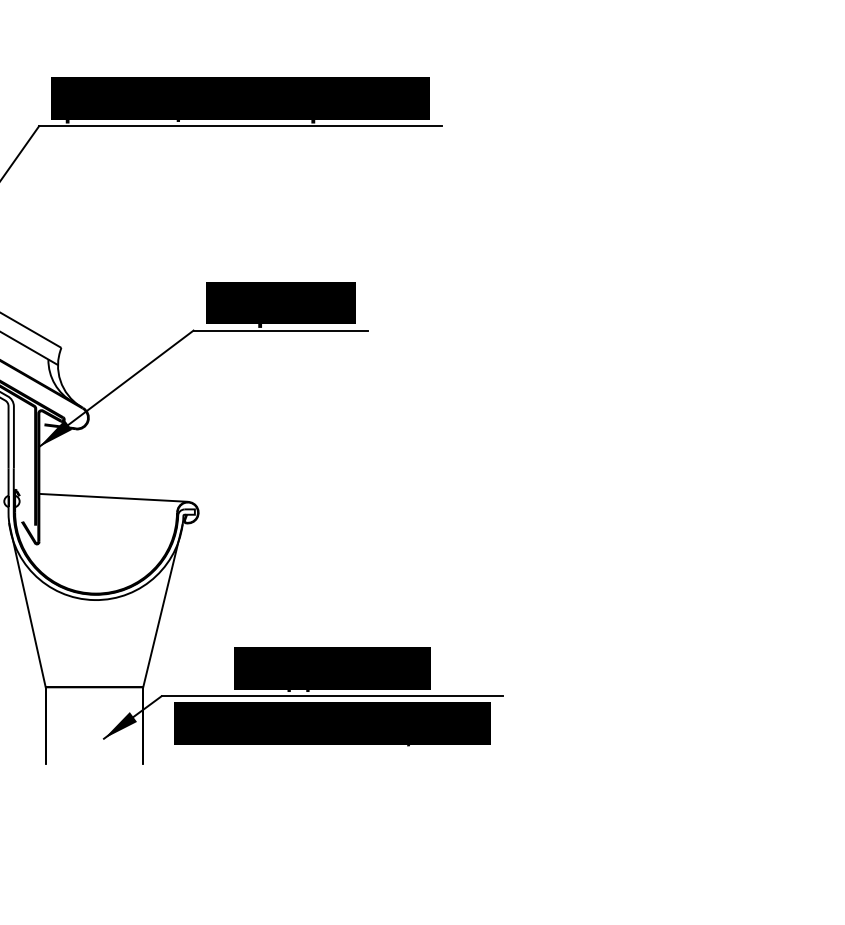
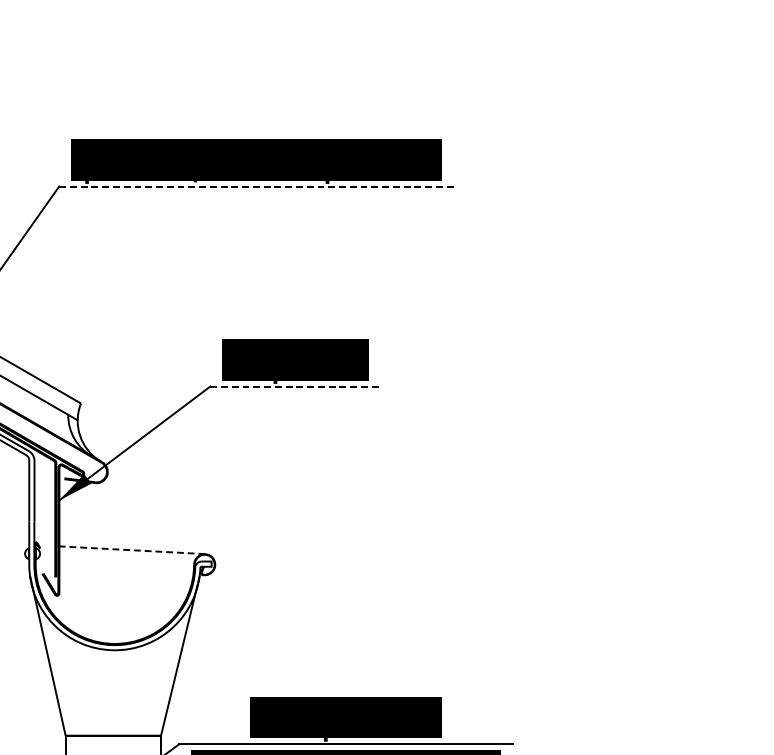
line: (241, 126) -> (257, 186), solid -> dashed
line: (281, 330) -> (296, 386), solid -> dashed
line: (113, 497) -> (131, 549), solid -> dashed
text: (300, 691) -> (314, 739), водосток -> карниз

